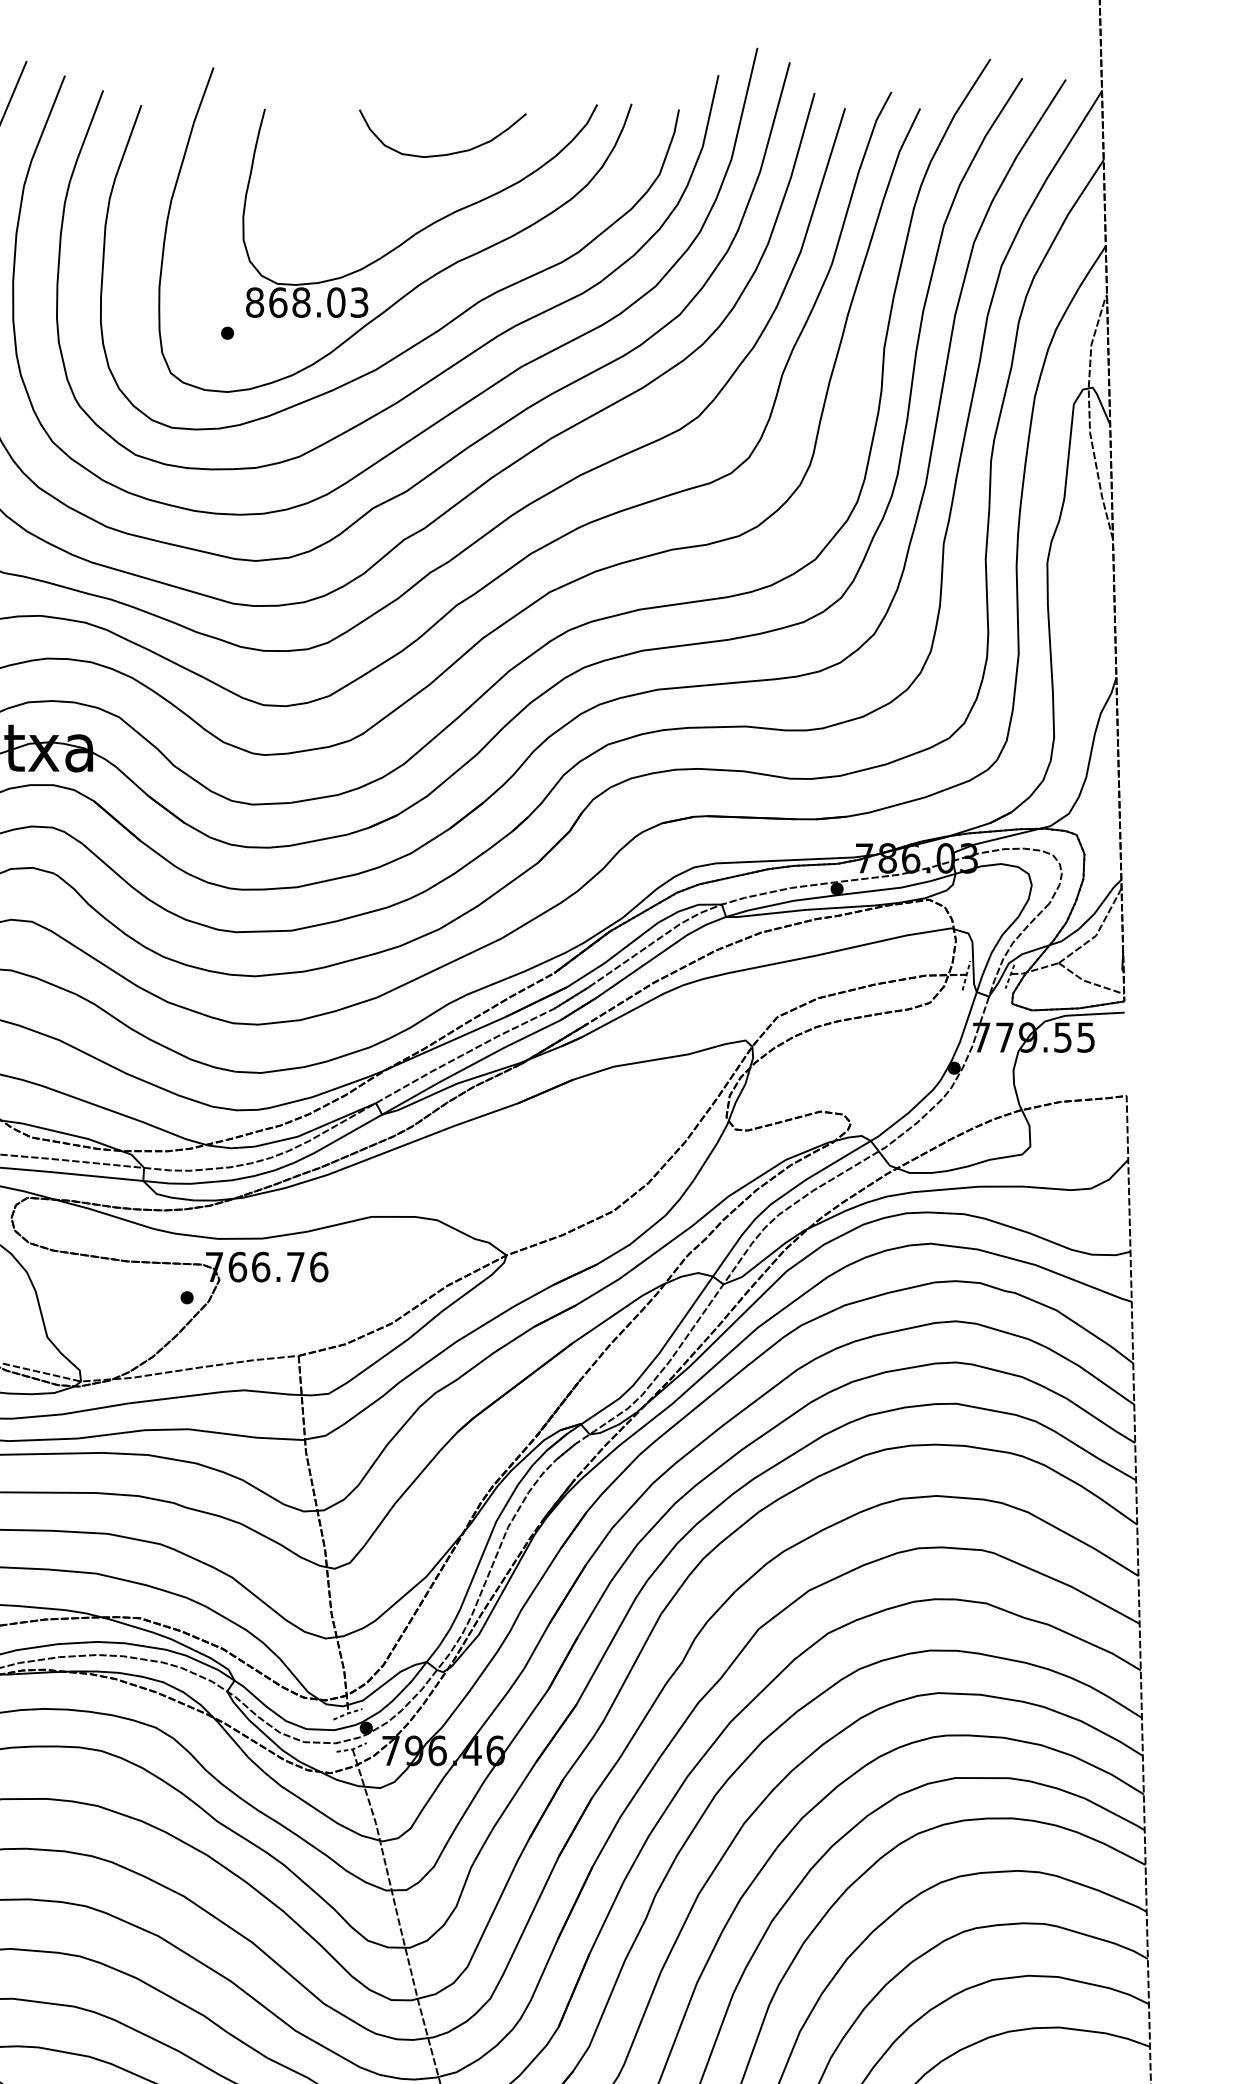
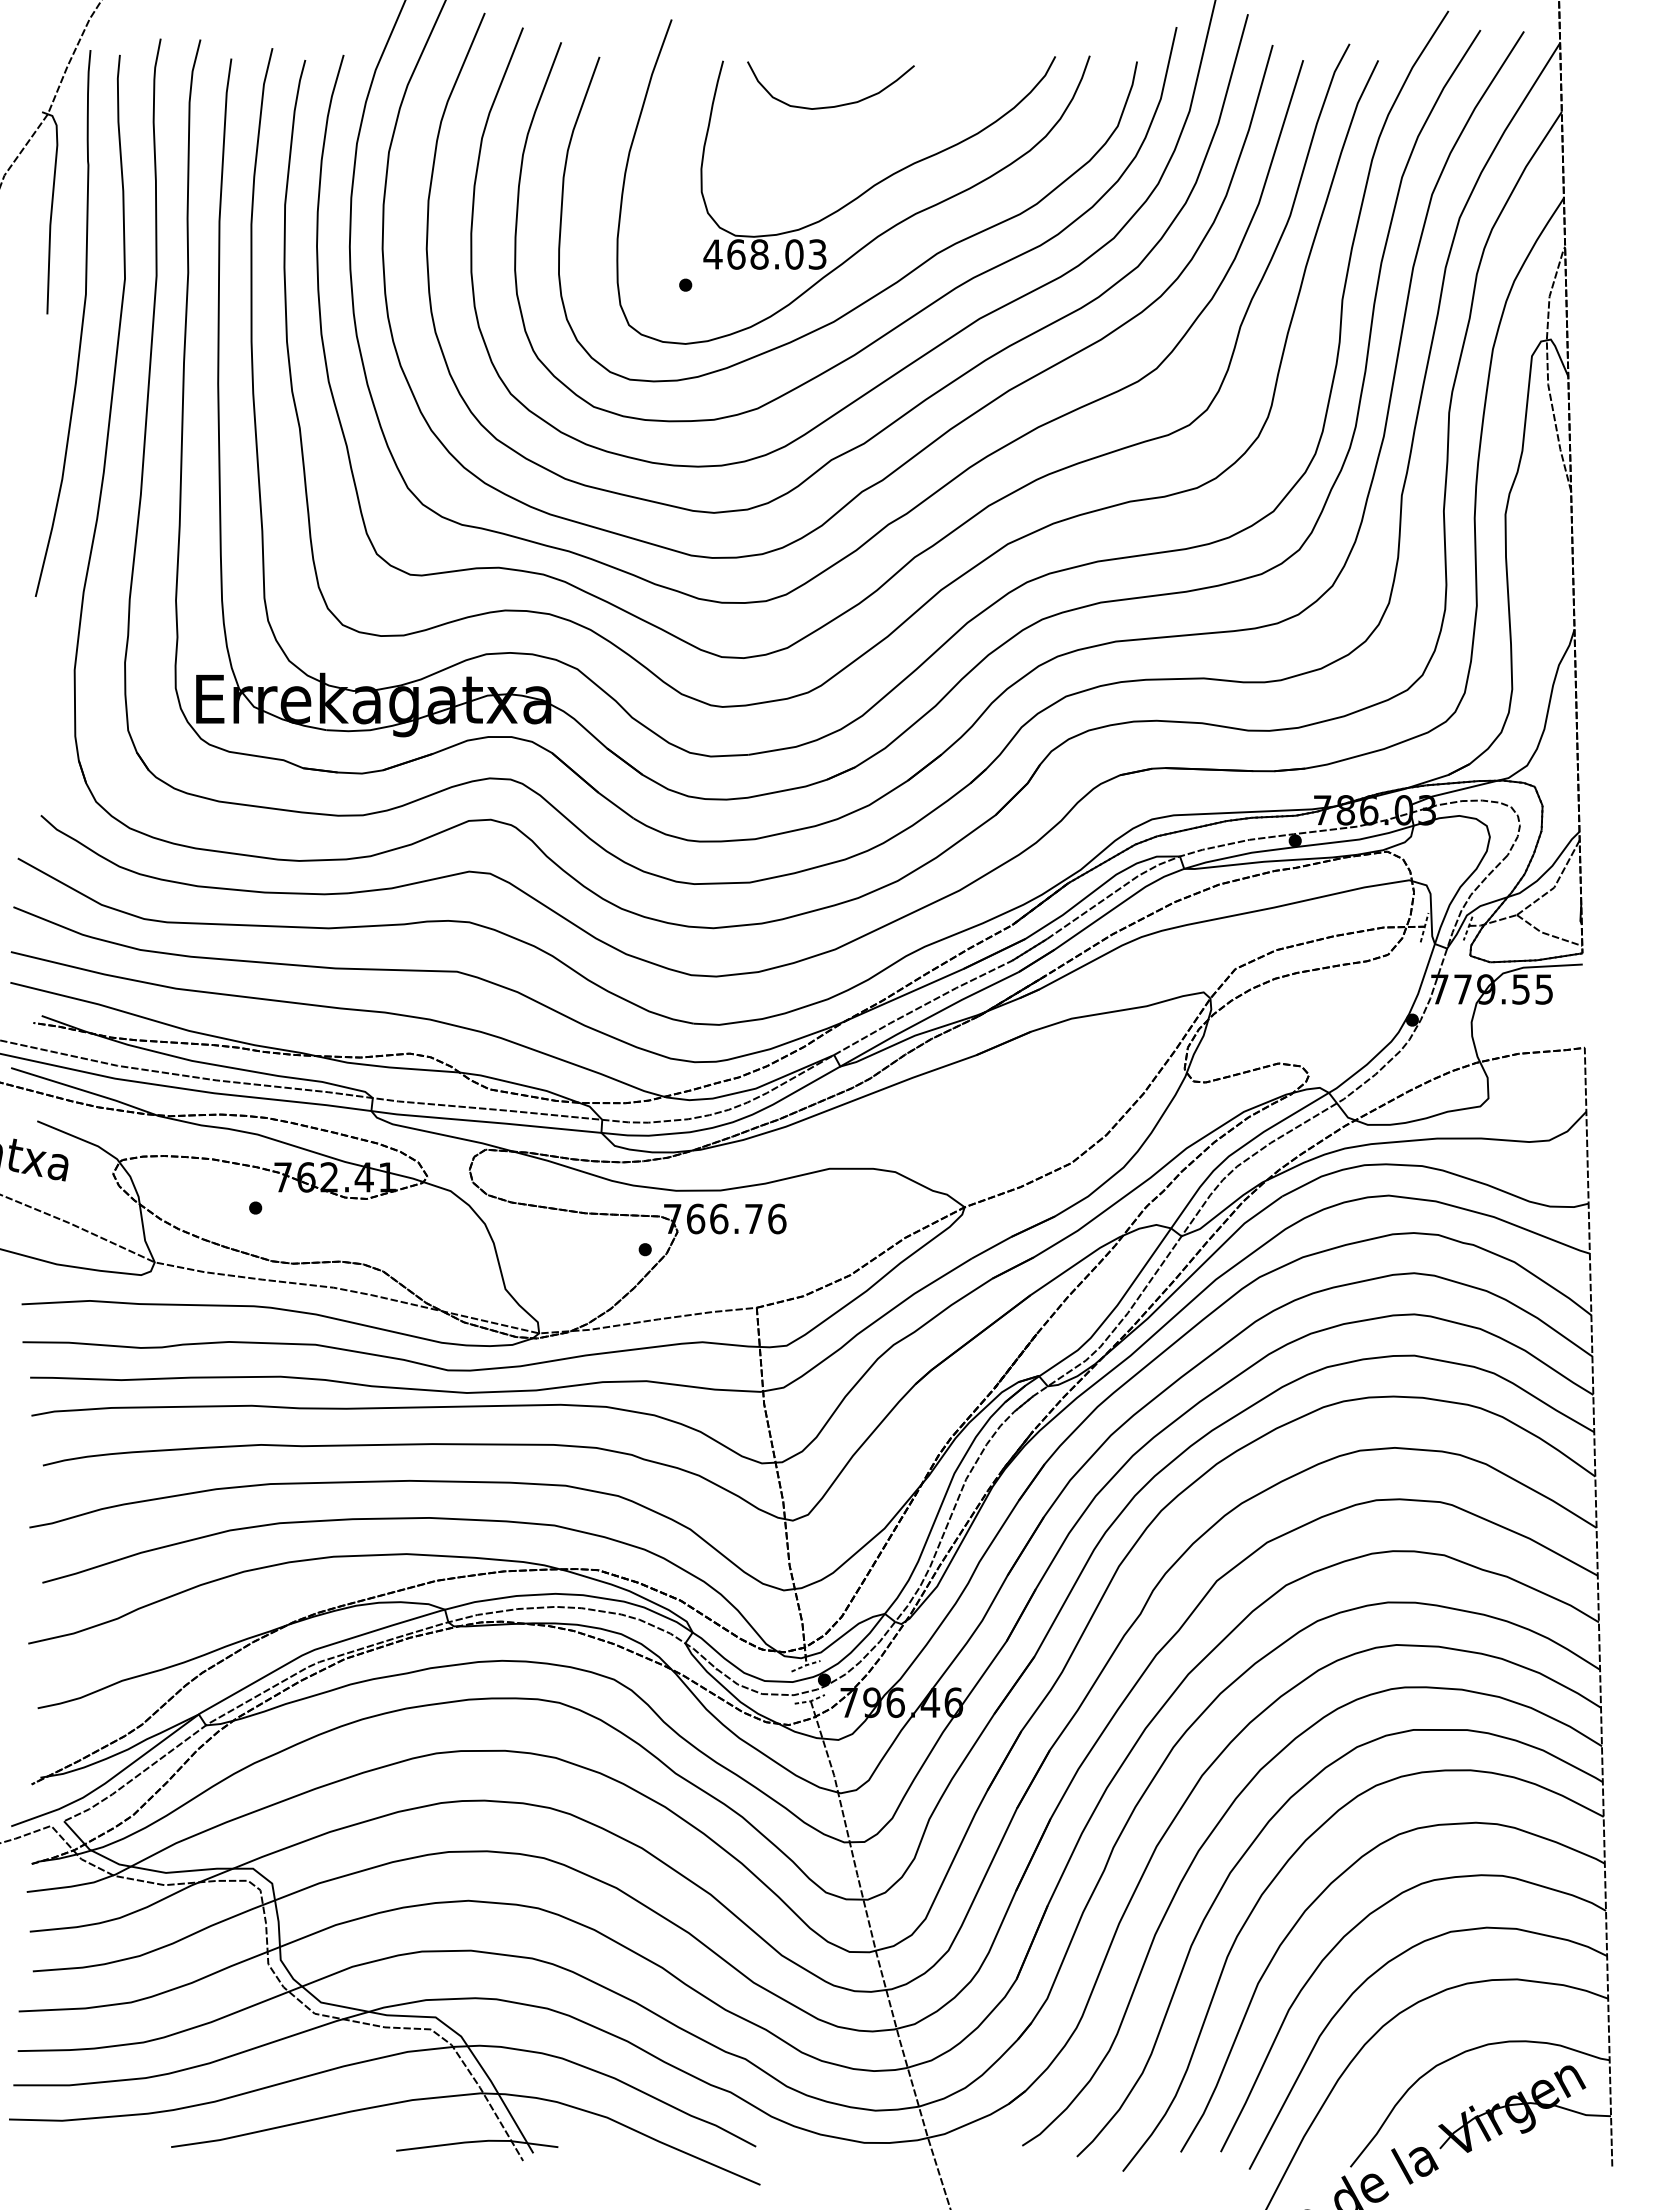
curve: (446, 153) -> (834, 105), moved
text: (254, 302) -> (712, 254), 868.03 -> 468.03

